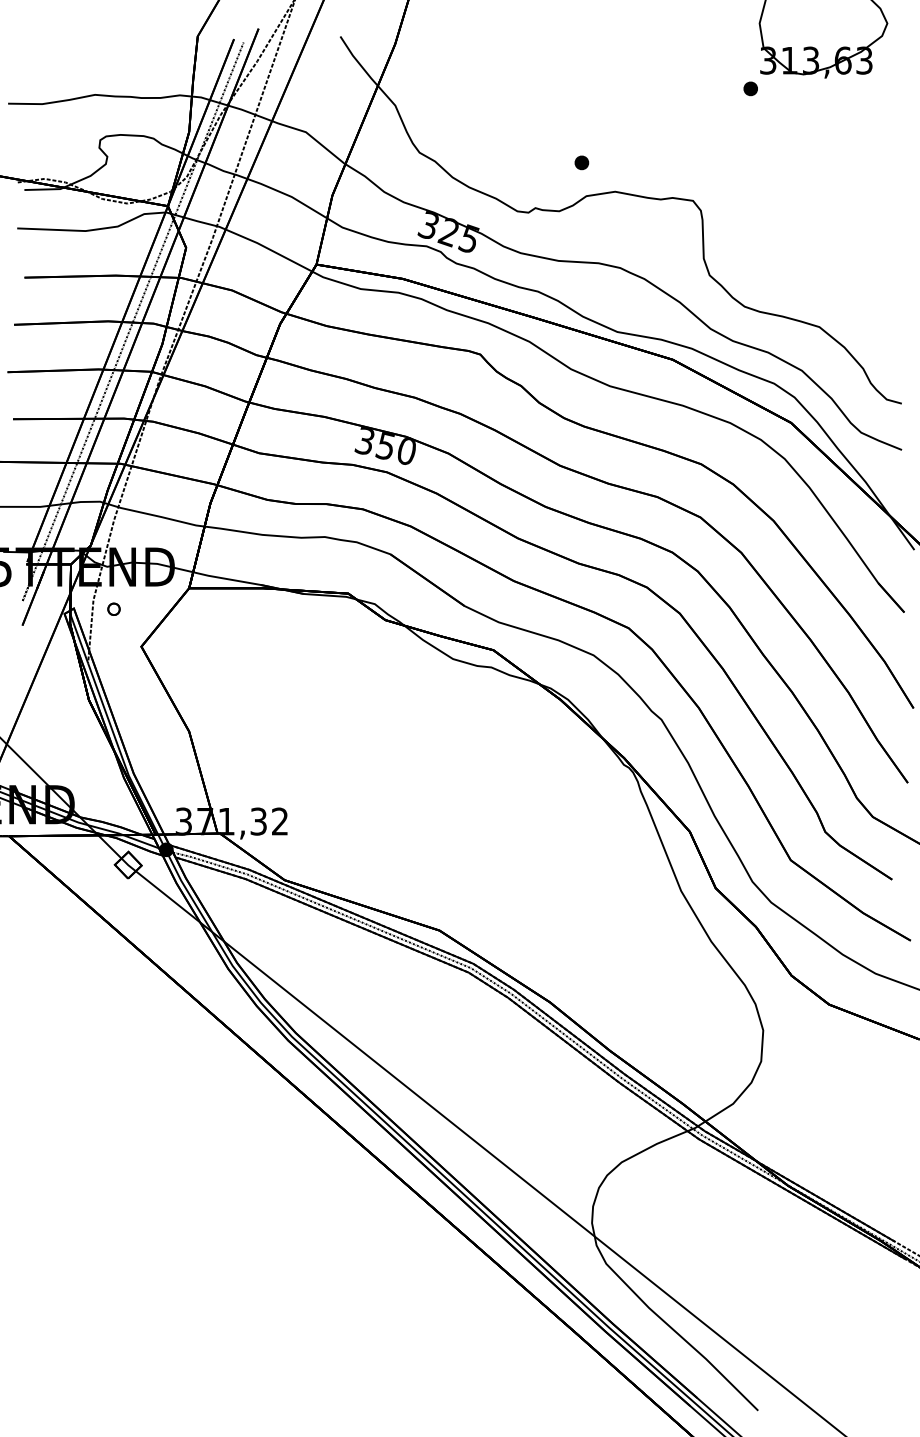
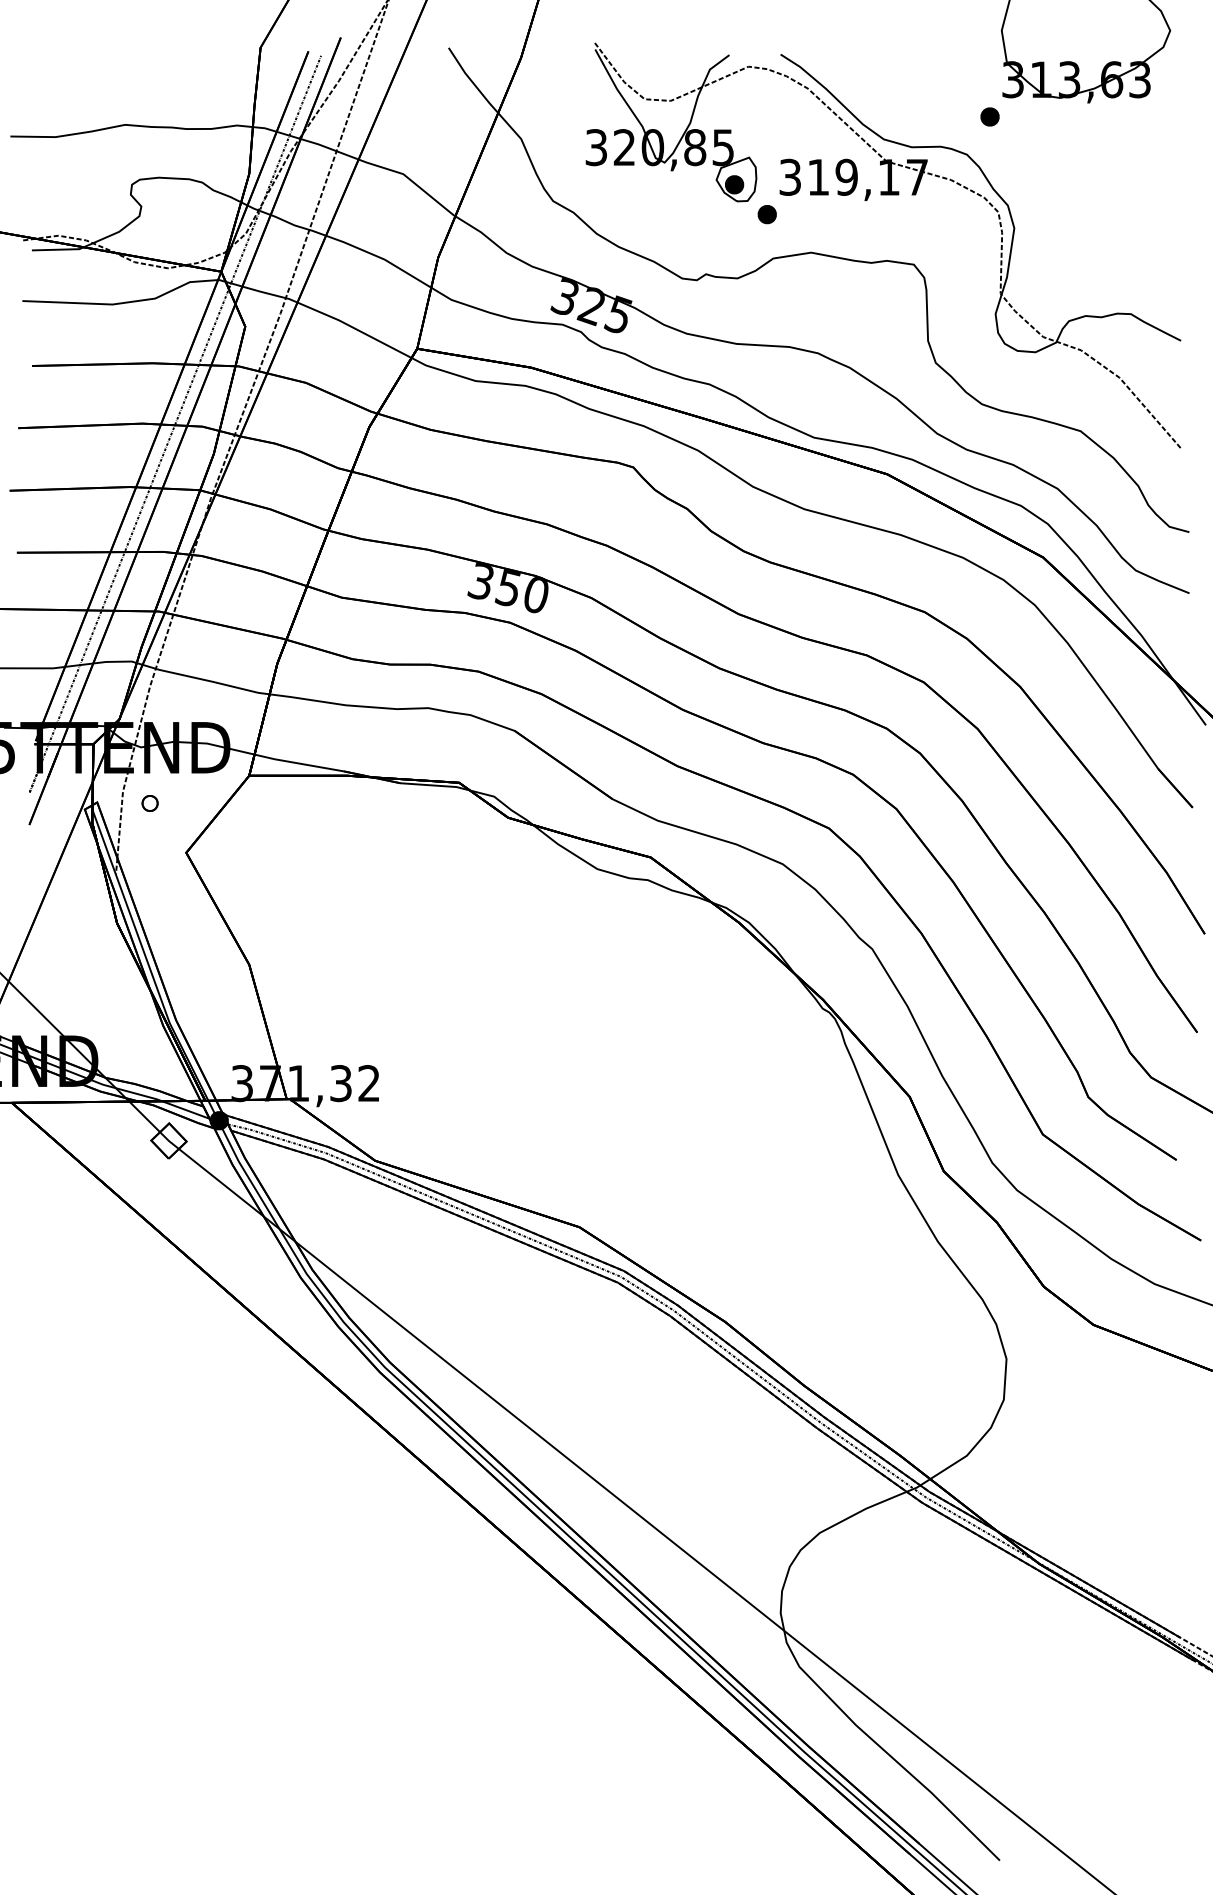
part: (657, 152) -> (867, 200), added

